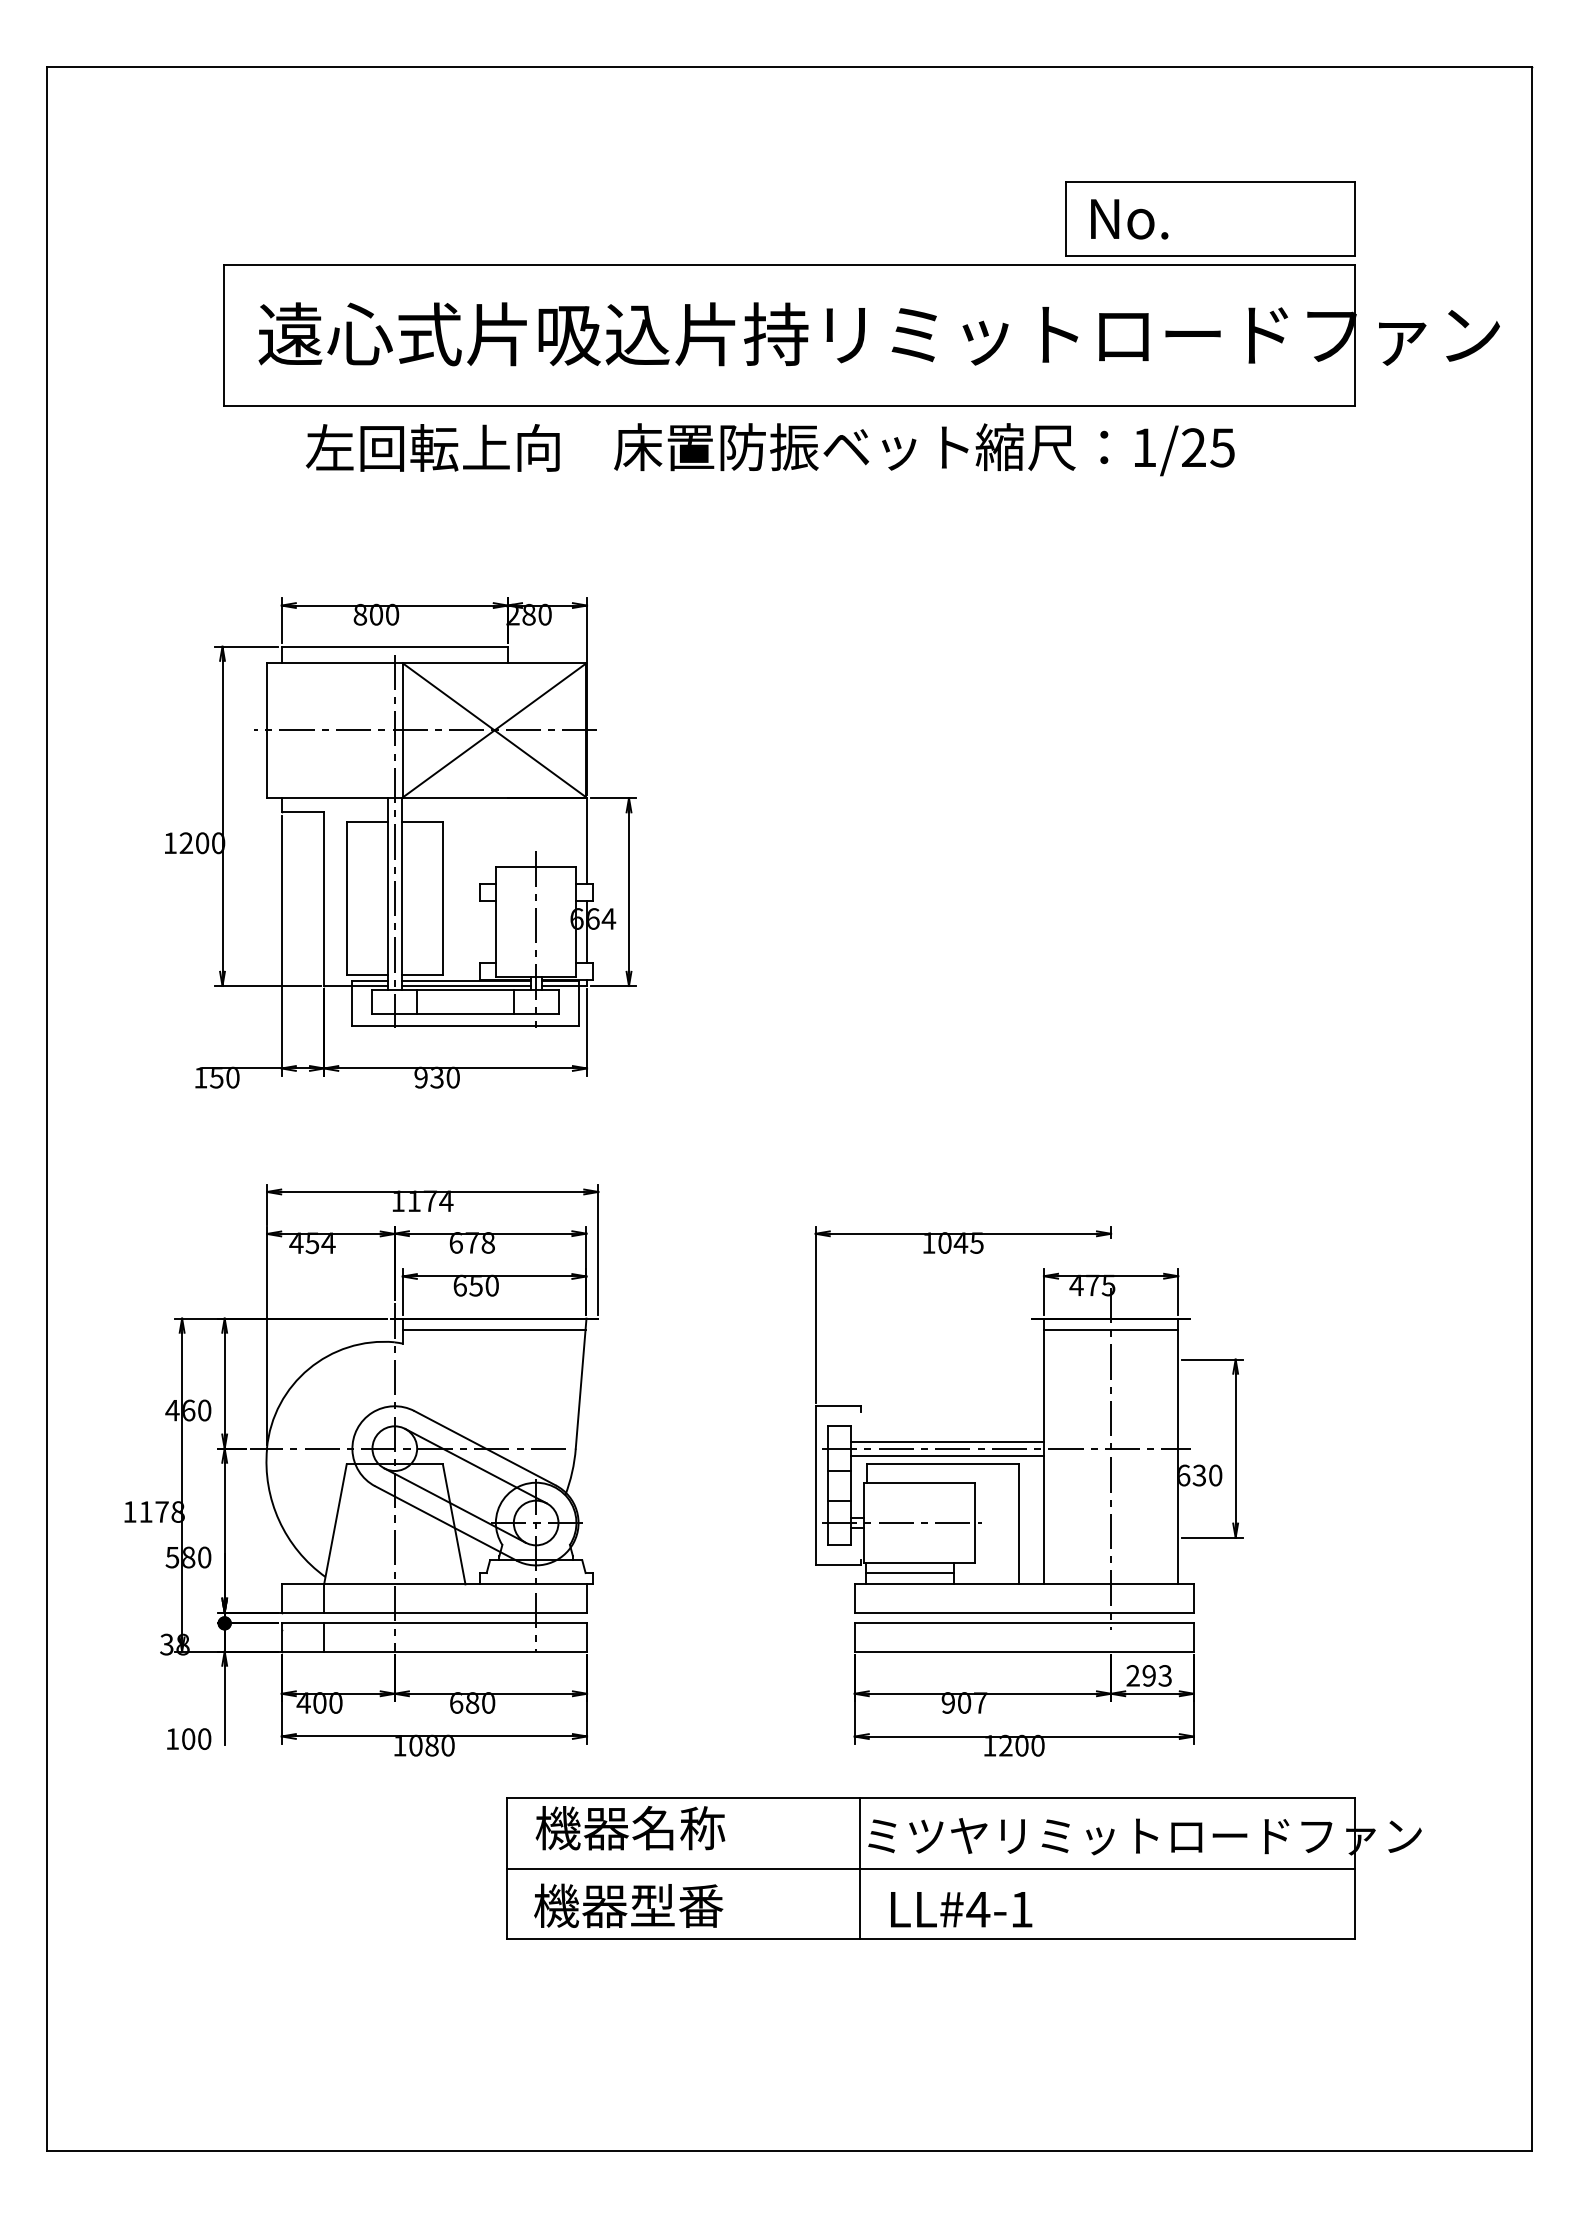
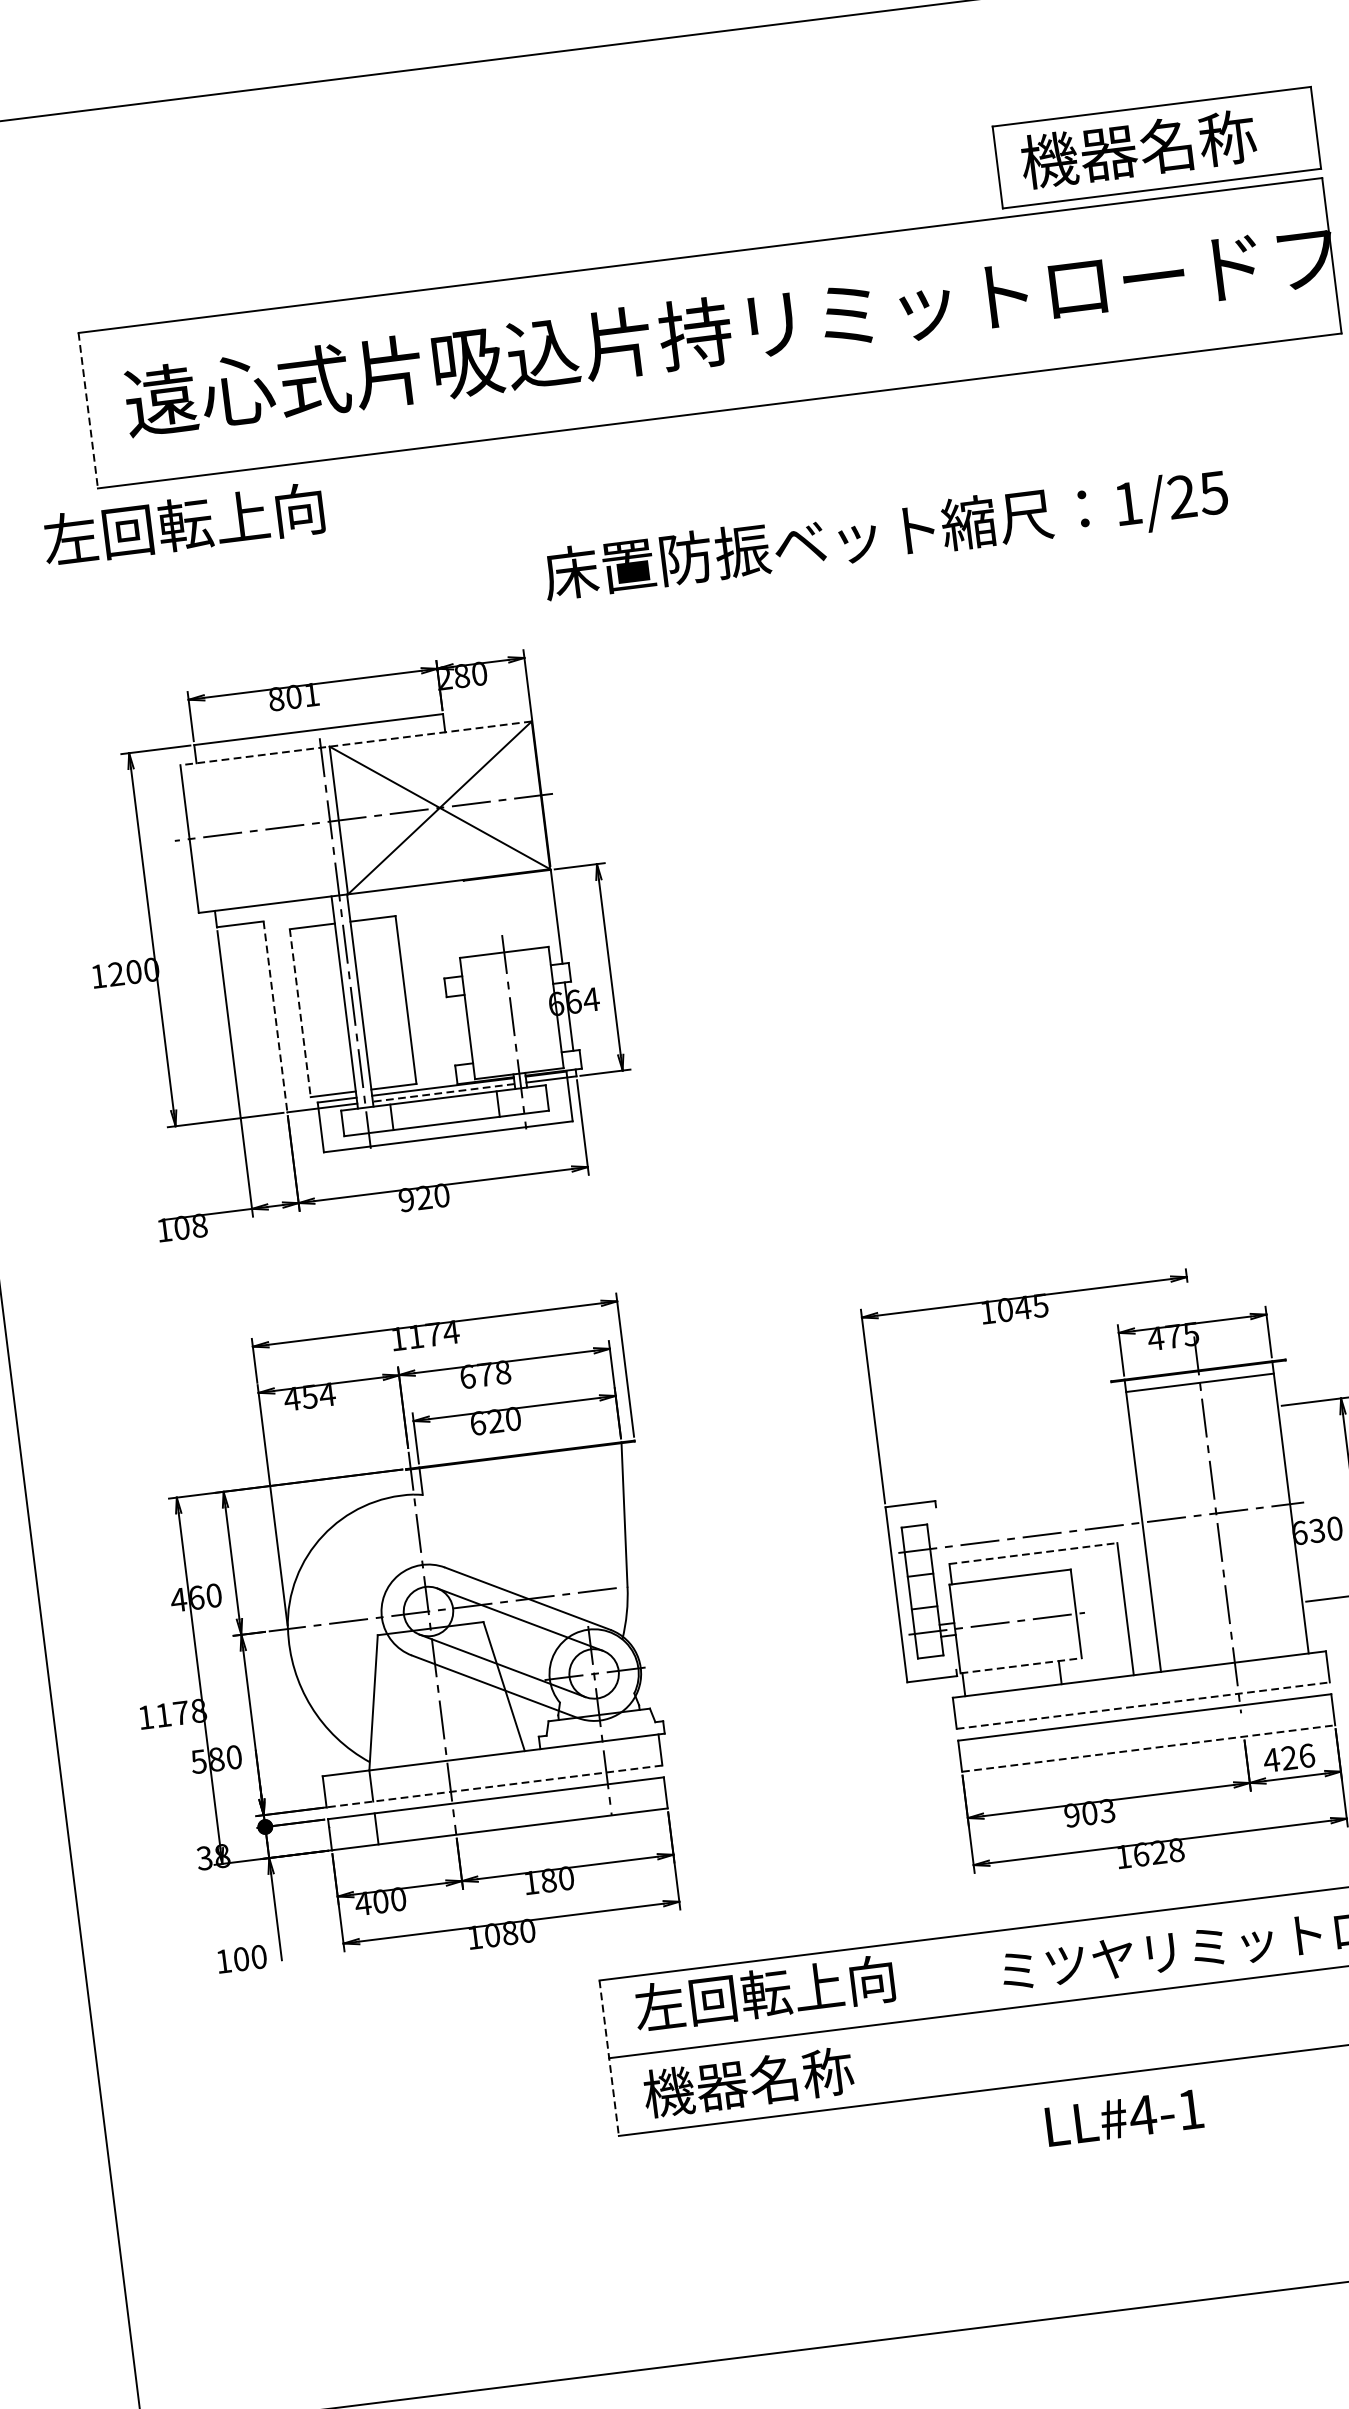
text: (1193, 218) -> (1138, 149), No. -> 機器名称
line: (224, 335) -> (88, 410), solid -> dashed
text: (432, 447) -> (183, 523), moved
text: (924, 449) -> (886, 535), moved
text: (392, 614) -> (311, 694), 800 -> 801
line: (426, 663) -> (355, 743), solid -> dashed
line: (324, 899) -> (275, 1017), solid -> dashed
line: (346, 899) -> (300, 1014), solid -> dashed
line: (465, 985) -> (442, 1092), solid -> dashed
text: (224, 1077) -> (190, 1226), 150 -> 108
text: (436, 1078) -> (423, 1198), 930 -> 920
text: (475, 1285) -> (494, 1421), 650 -> 620
line: (493, 1329) -> (520, 1466), removed
line: (947, 1441) -> (1035, 1527), removed
line: (947, 1455) -> (1037, 1543), removed
line: (943, 1464) -> (1034, 1553), solid -> dashed
line: (919, 1563) -> (1021, 1665), solid -> dashed
line: (909, 1573) -> (1011, 1678), removed
line: (434, 1612) -> (494, 1786), solid -> dashed
line: (1024, 1612) -> (1143, 1705), solid -> dashed
line: (1024, 1651) -> (1148, 1748), solid -> dashed
text: (1148, 1675) -> (1288, 1757), 293 -> 426
text: (456, 1702) -> (531, 1882), 680 -> 180
text: (980, 1702) -> (1107, 1810), 907 -> 903
text: (1021, 1745) -> (1158, 1852), 1200 -> 1628
text: (652, 1828) -> (763, 1993), 機器名称 -> 左回転上向
line: (506, 1868) -> (608, 2057), solid -> dashed
line: (860, 1868) -> (998, 2009), removed
text: (676, 1905) -> (800, 2075), 機器型番 -> 機器名称
text: (961, 1909) -> (1124, 2117), moved

